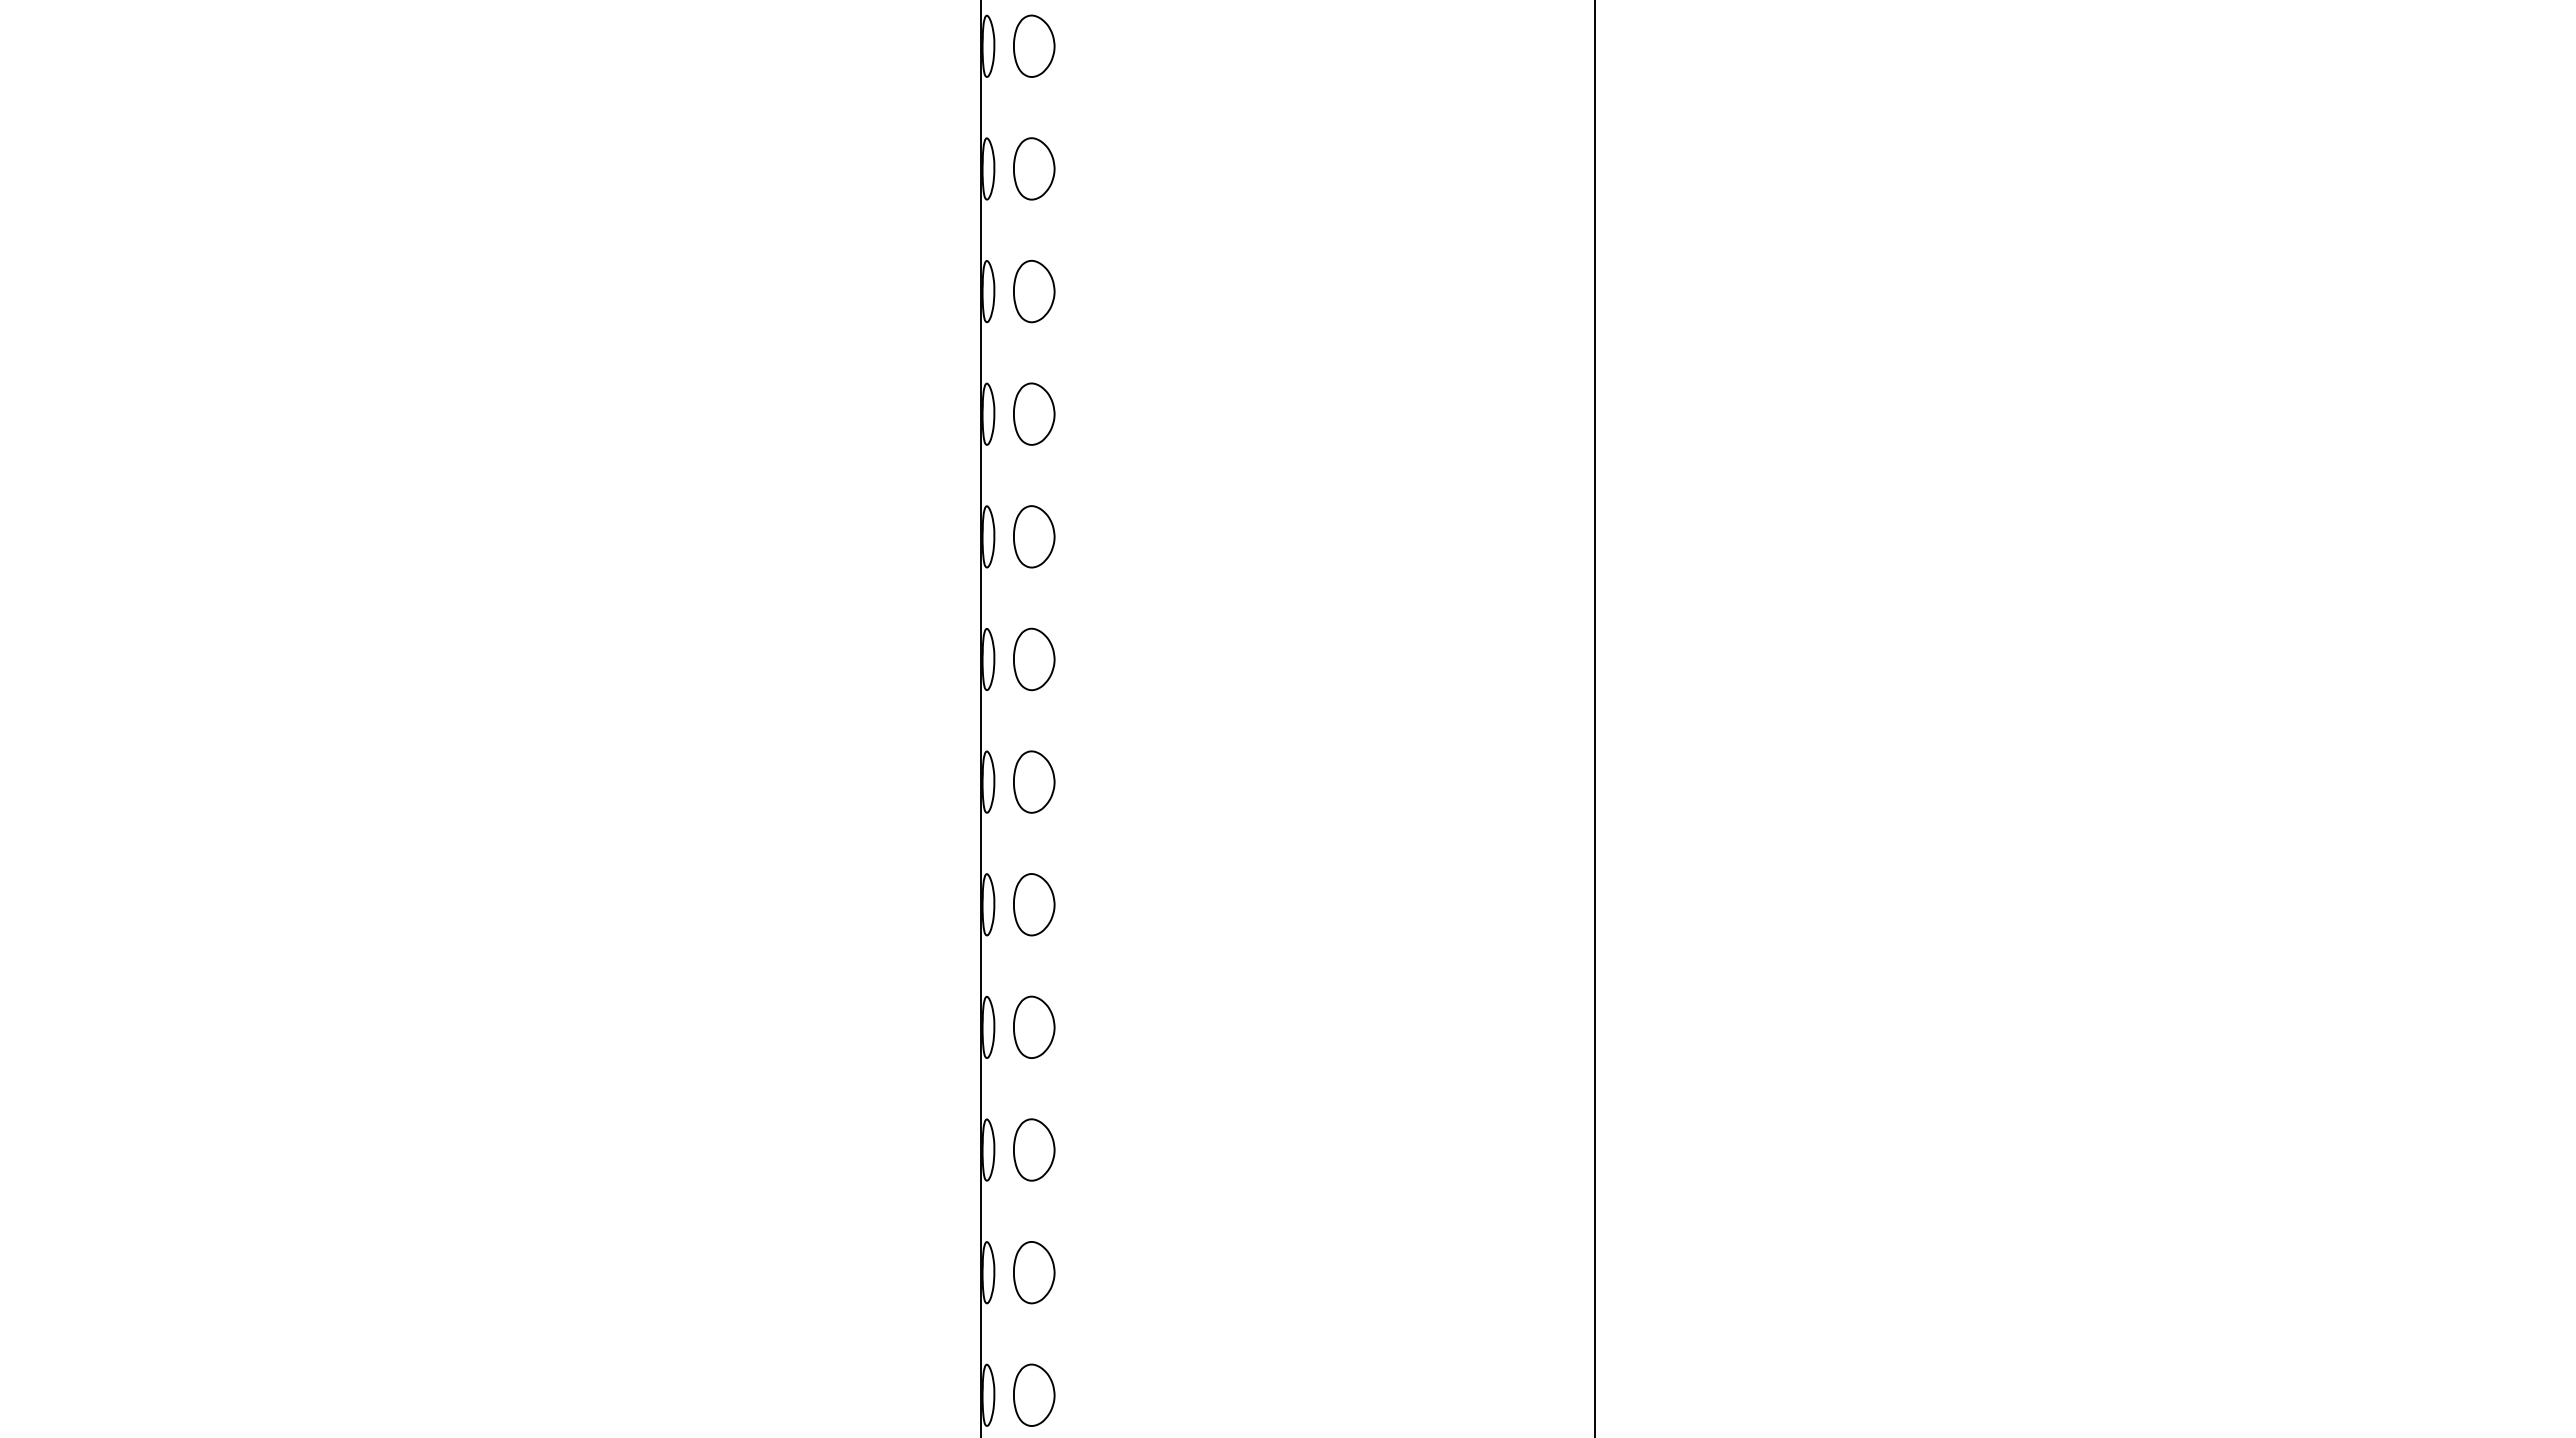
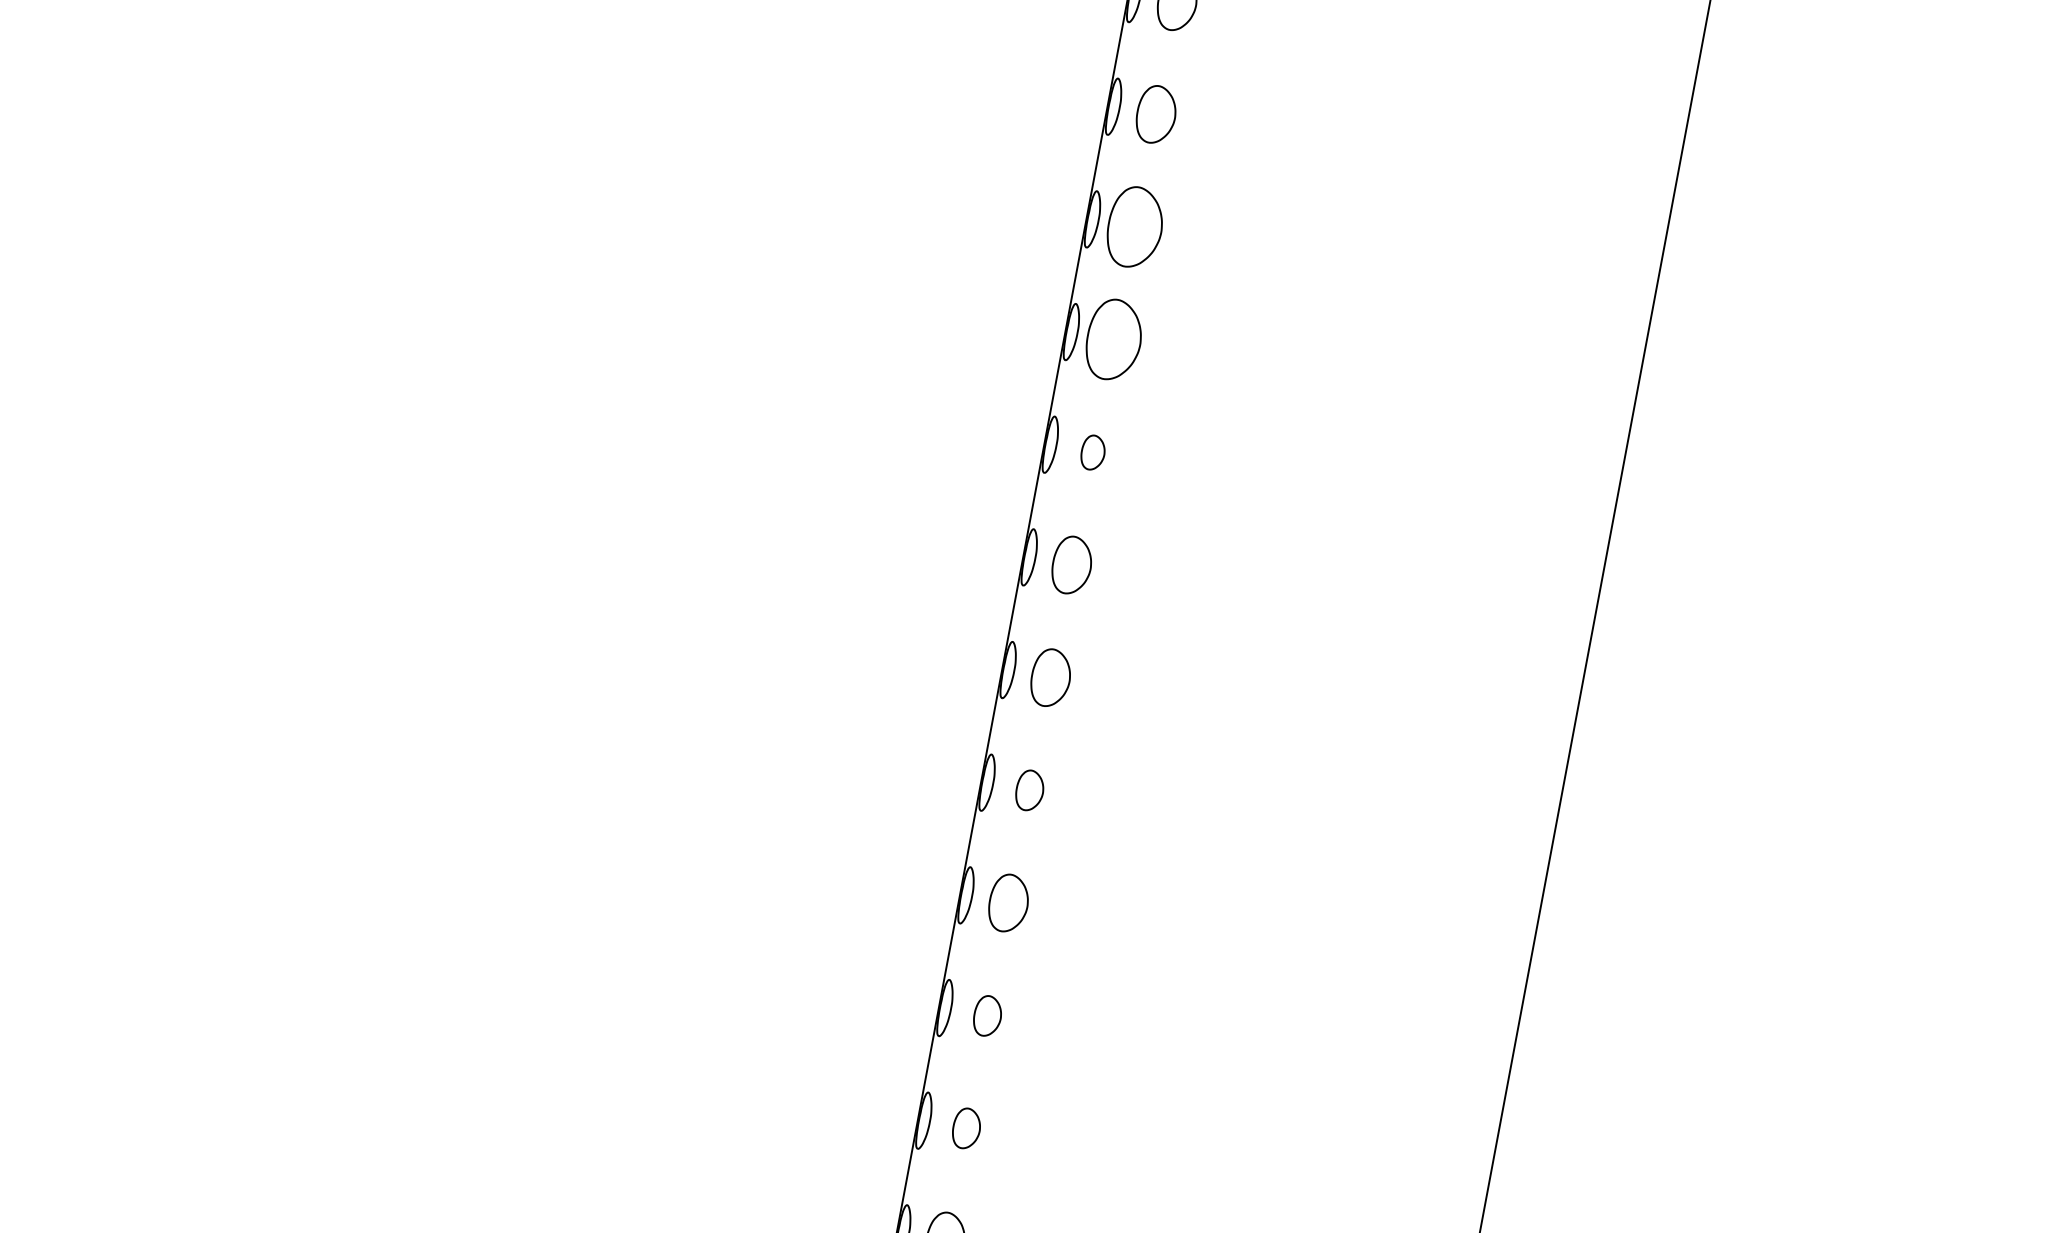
part: (1034, 413) -> (1135, 226), size x1.4
part: (1034, 536) -> (1114, 339), size x1.4
part: (1034, 659) -> (1093, 452), size x0.6
part: (1034, 1026) -> (1030, 790), size x0.7
part: (1034, 1272) -> (987, 1016), size x0.7
part: (1034, 1394) -> (966, 1128), size x0.7

